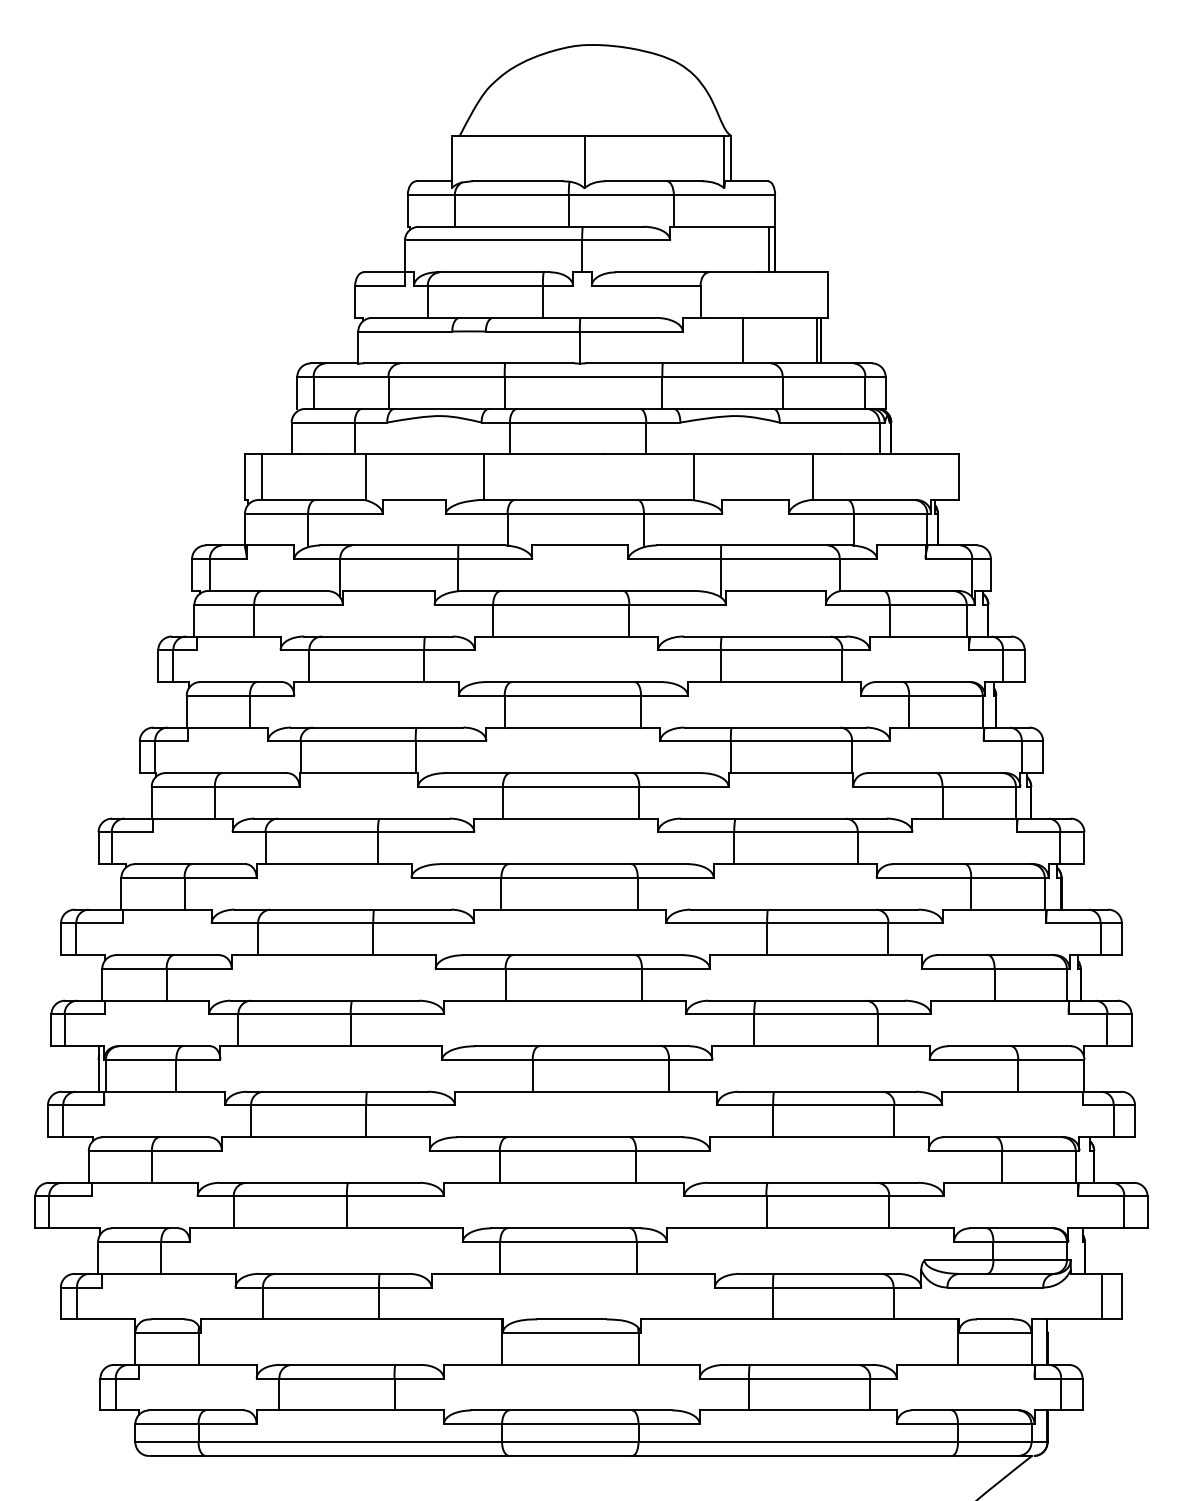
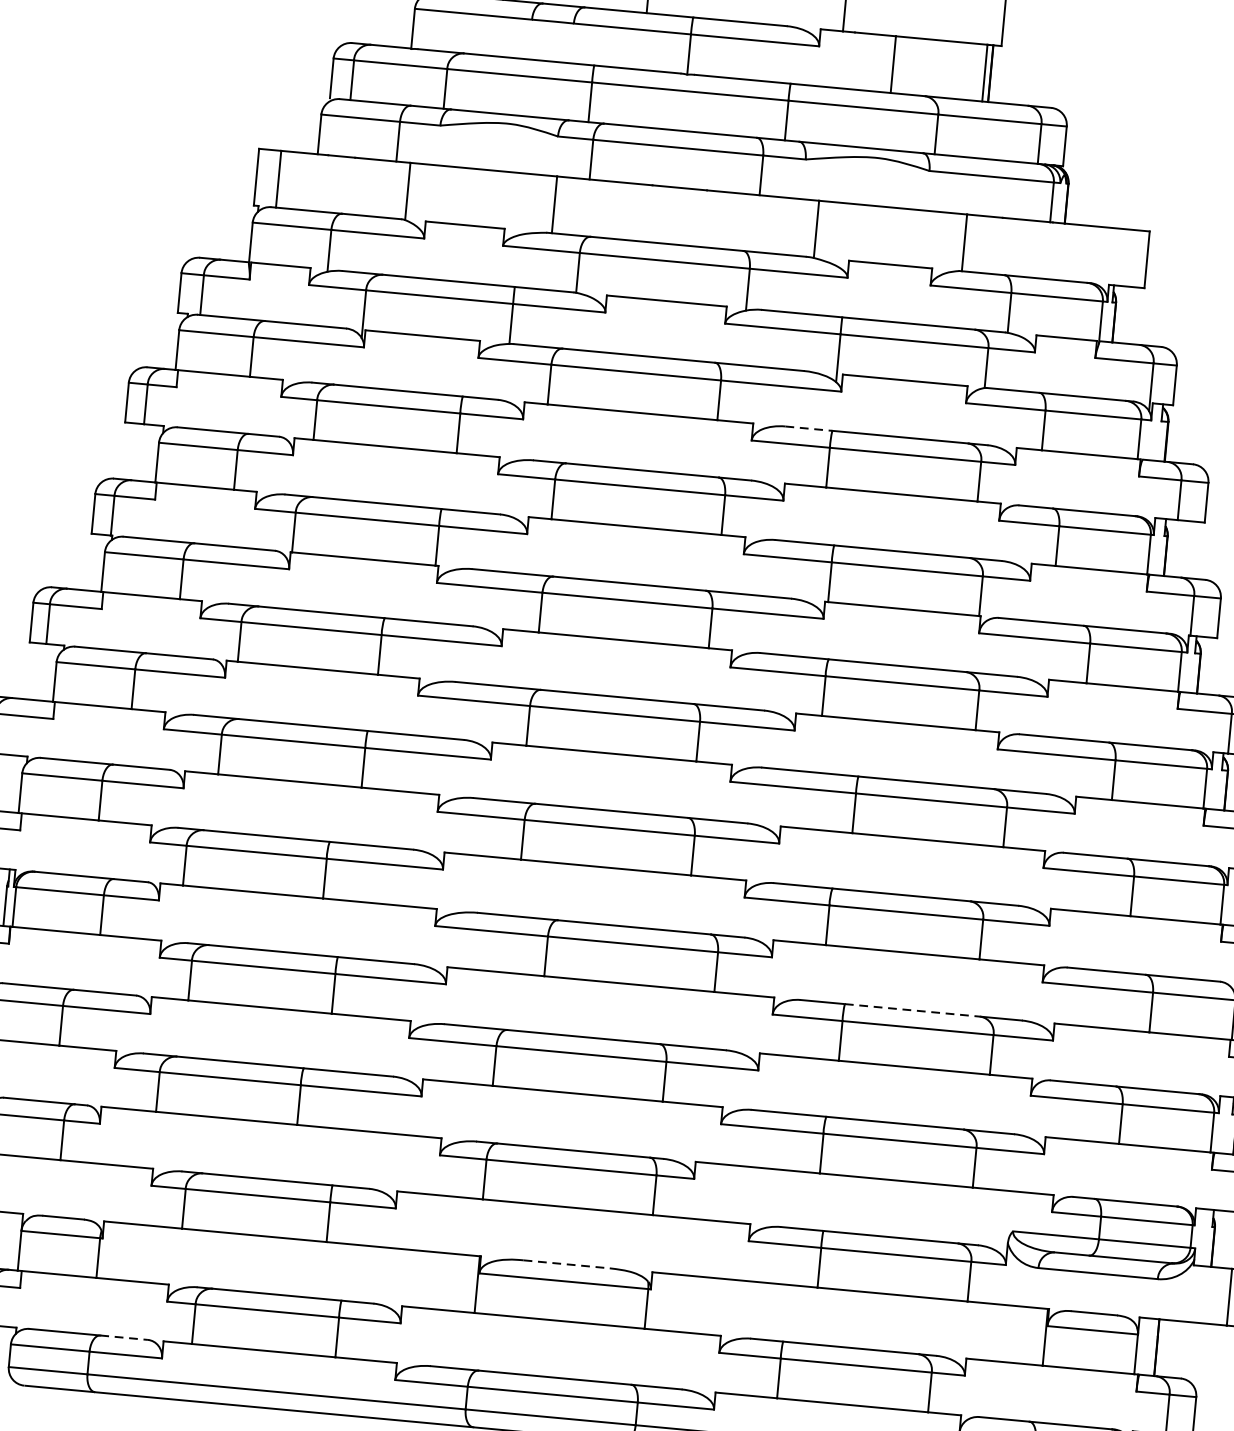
line: (702, 636) -> (808, 428), solid -> dashed
line: (828, 1091) -> (912, 1010), solid -> dashed
line: (571, 1319) -> (566, 1264), solid -> dashed
line: (225, 1410) -> (124, 1337), solid -> dashed

